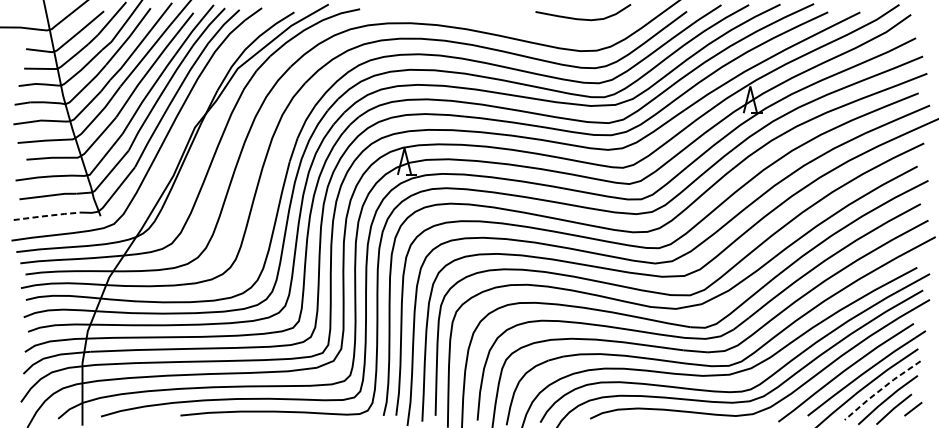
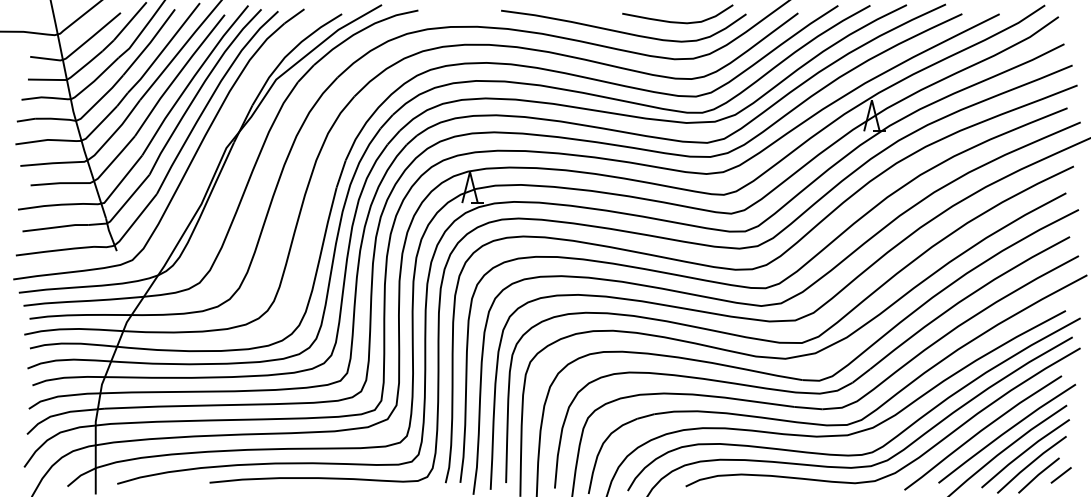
curve: (536, 27) -> (623, 31), added
line: (47, 215) -> (55, 250), dashed -> solid
line: (881, 389) -> (1024, 452), dashed -> solid

